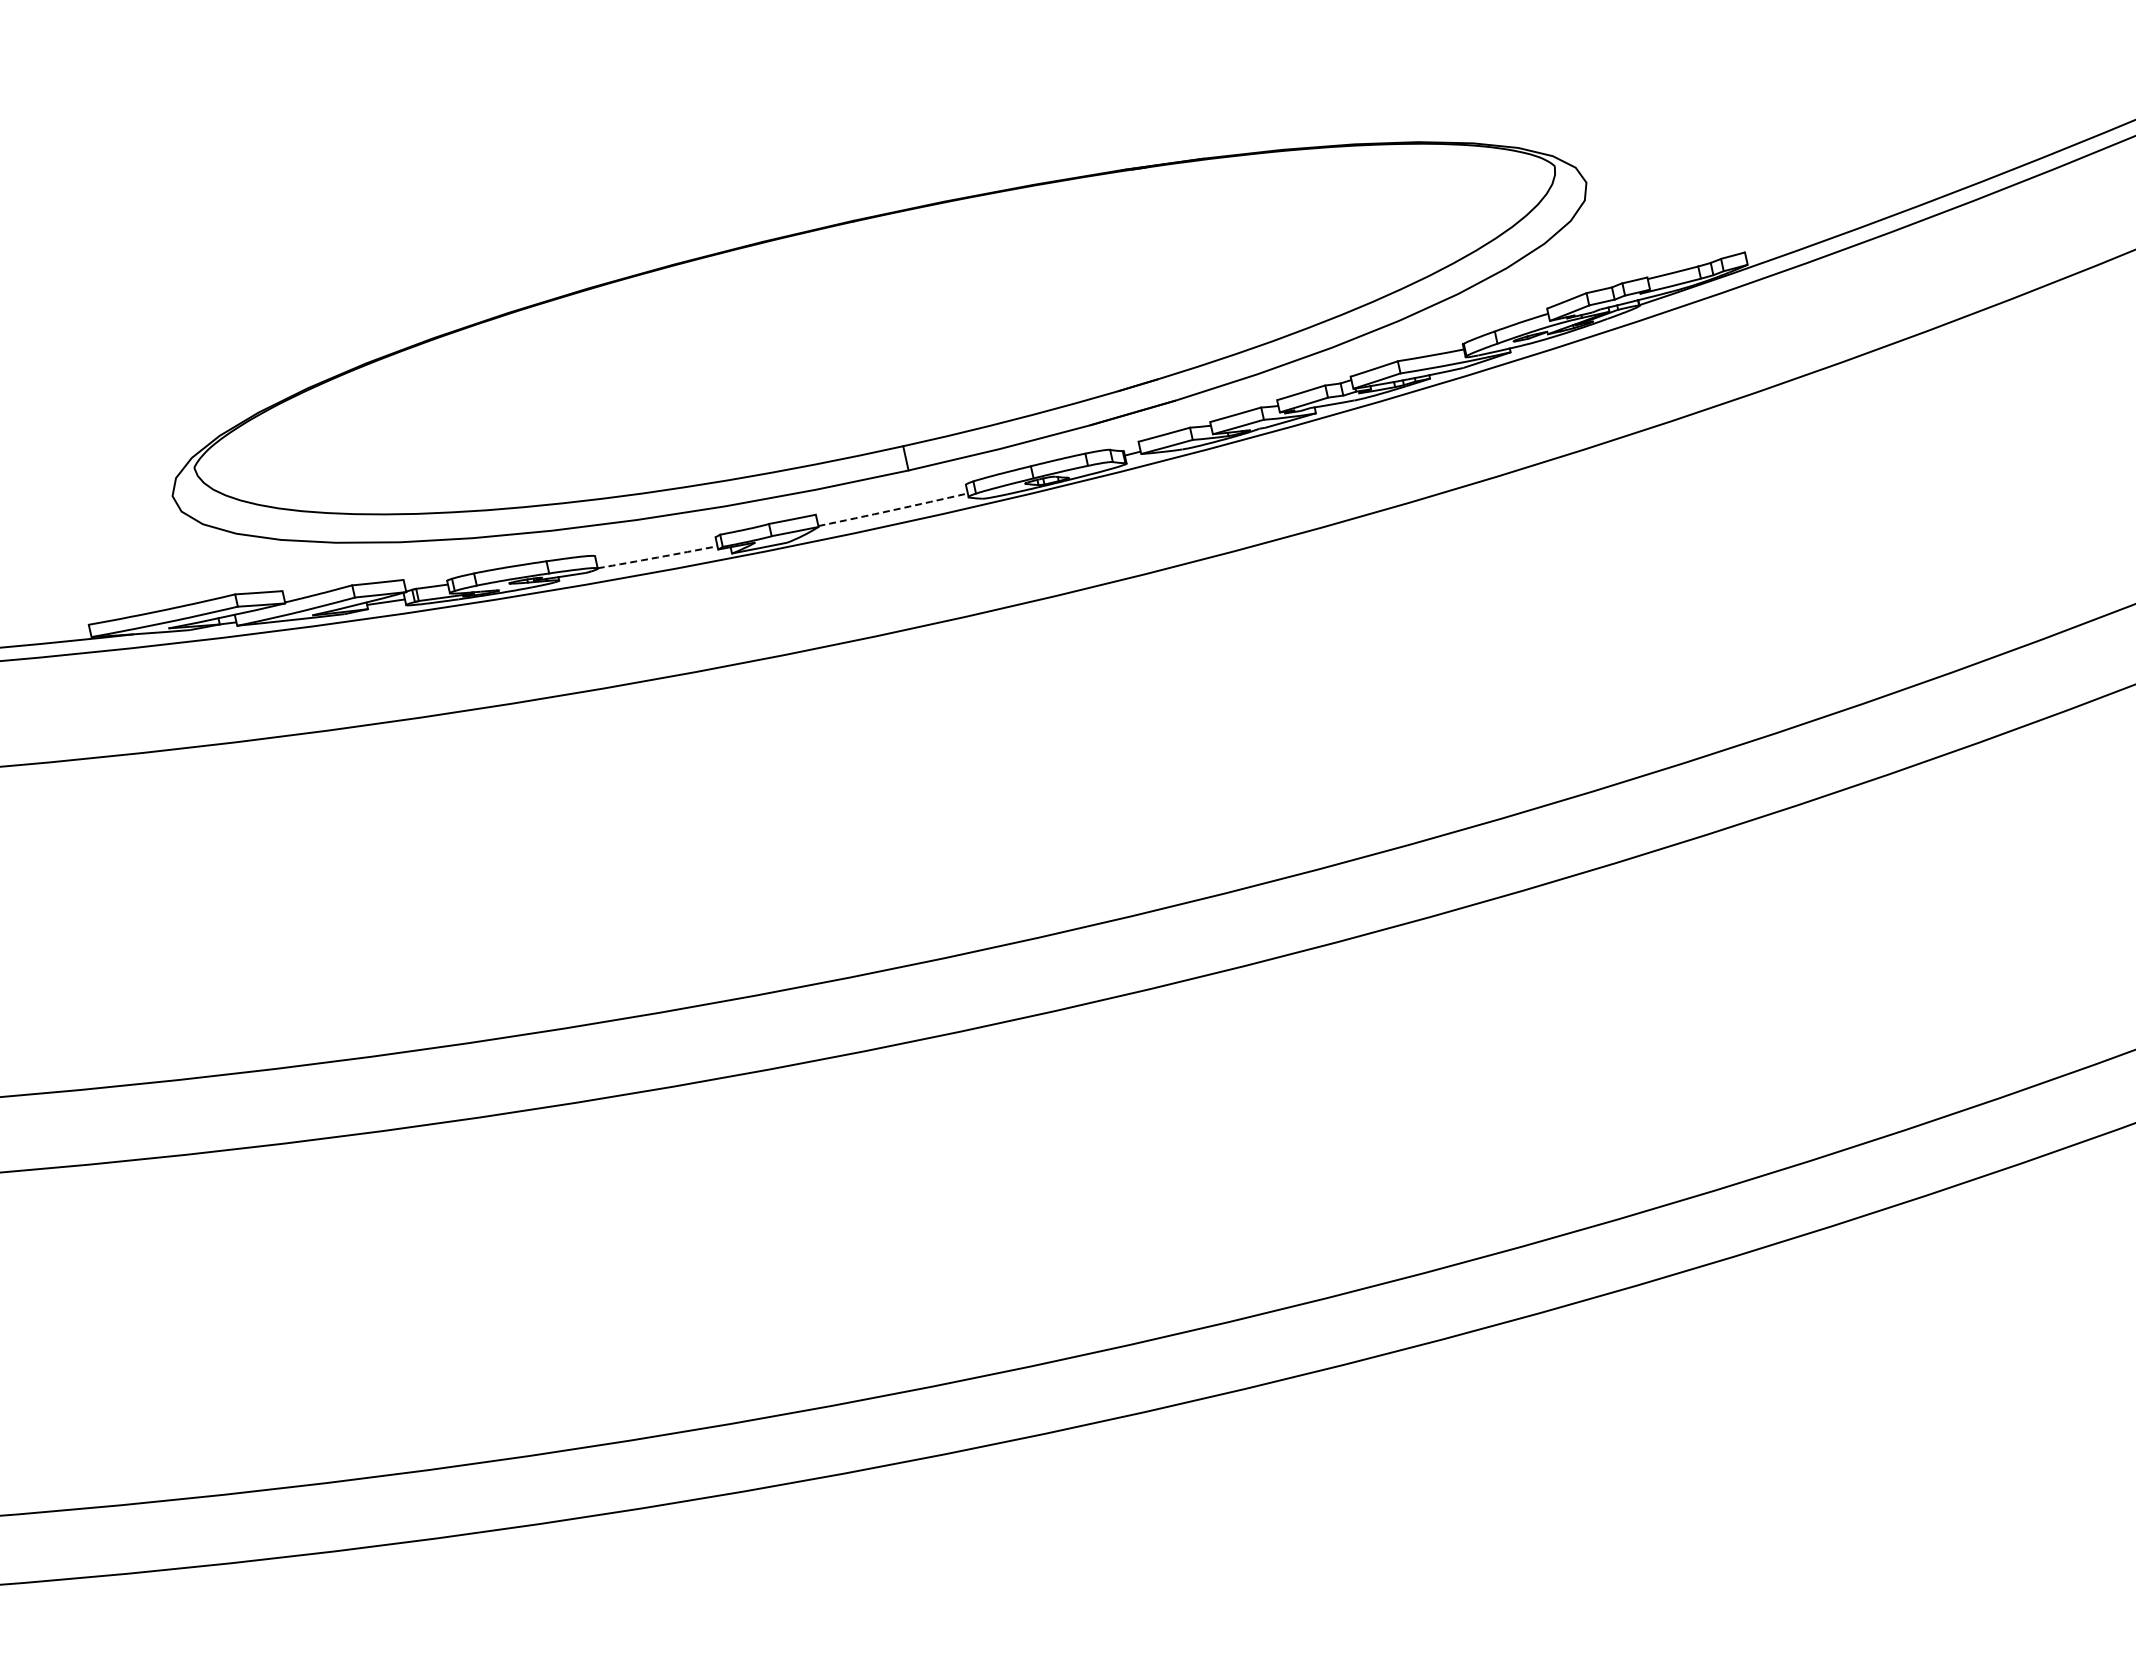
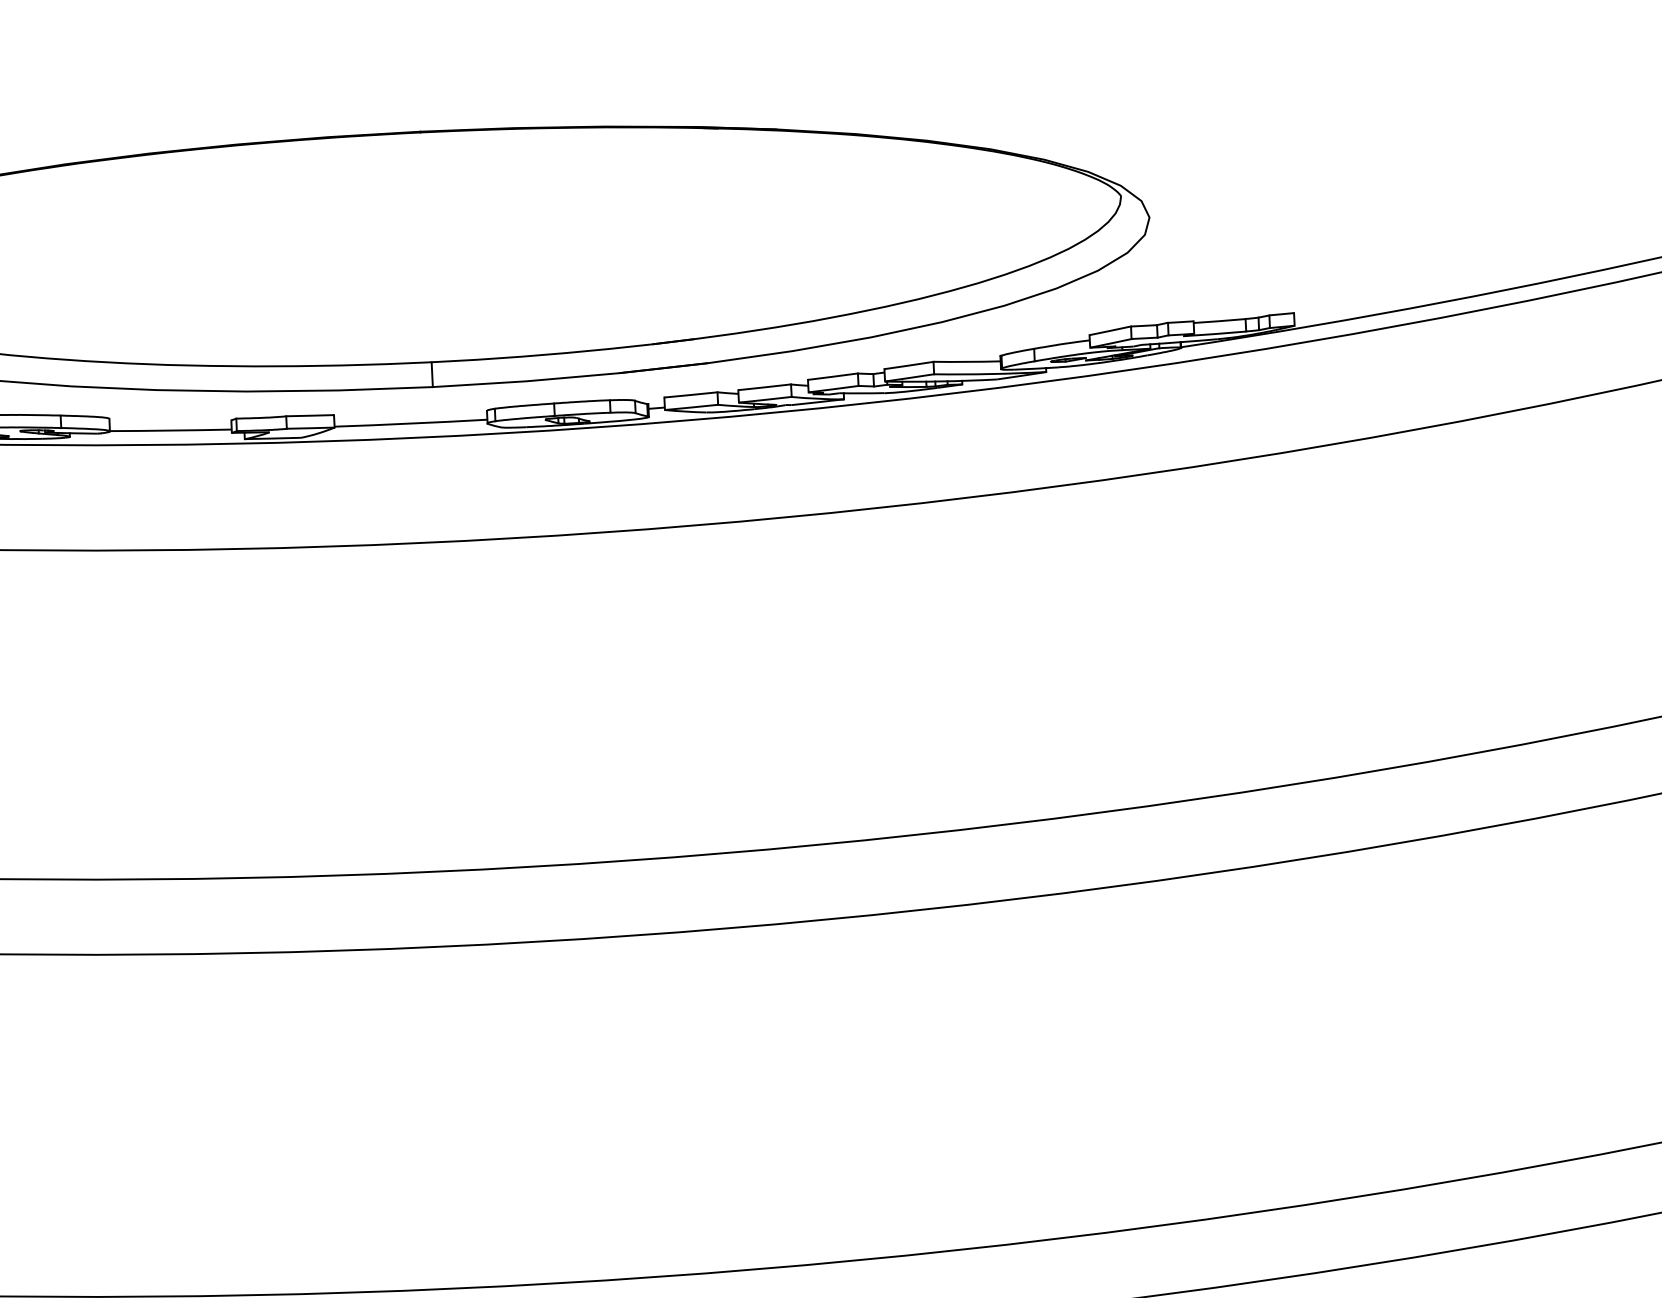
arc: (893, 510) -> (411, 423), dashed -> solid
arc: (657, 557) -> (170, 430), dashed -> solid

